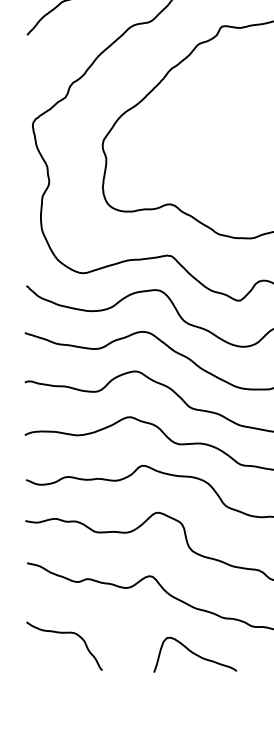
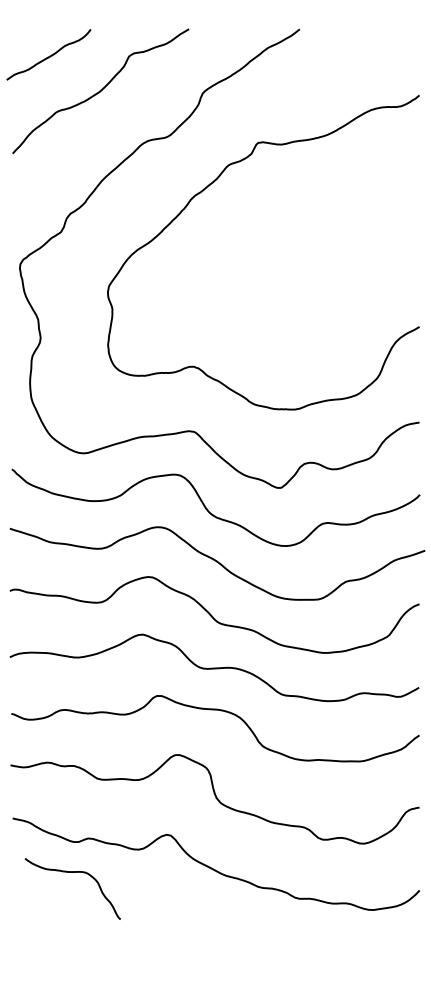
curve: (64, 633) -> (72, 872), moved
curve: (195, 654) -> (224, 933), removed

